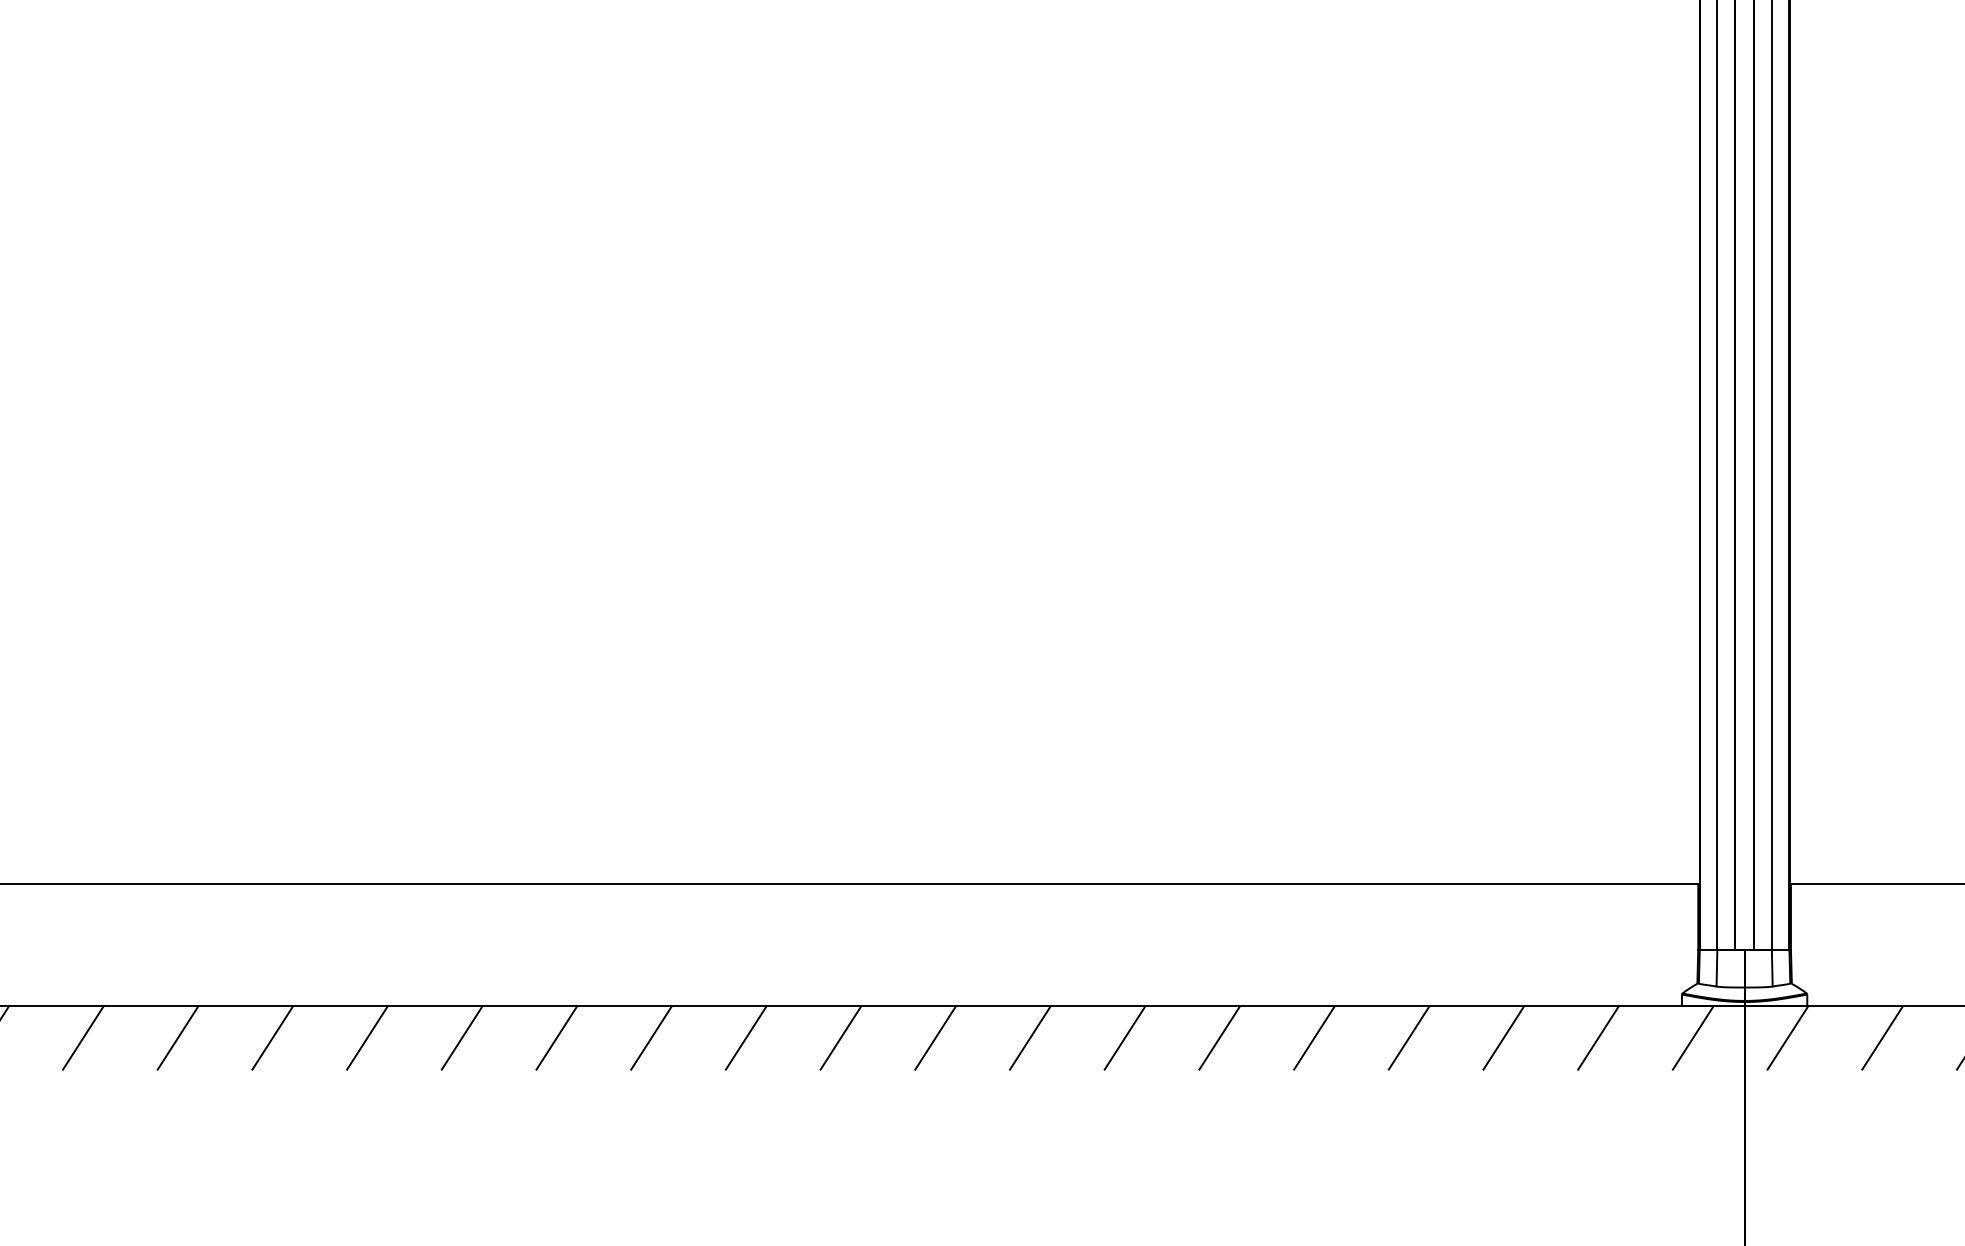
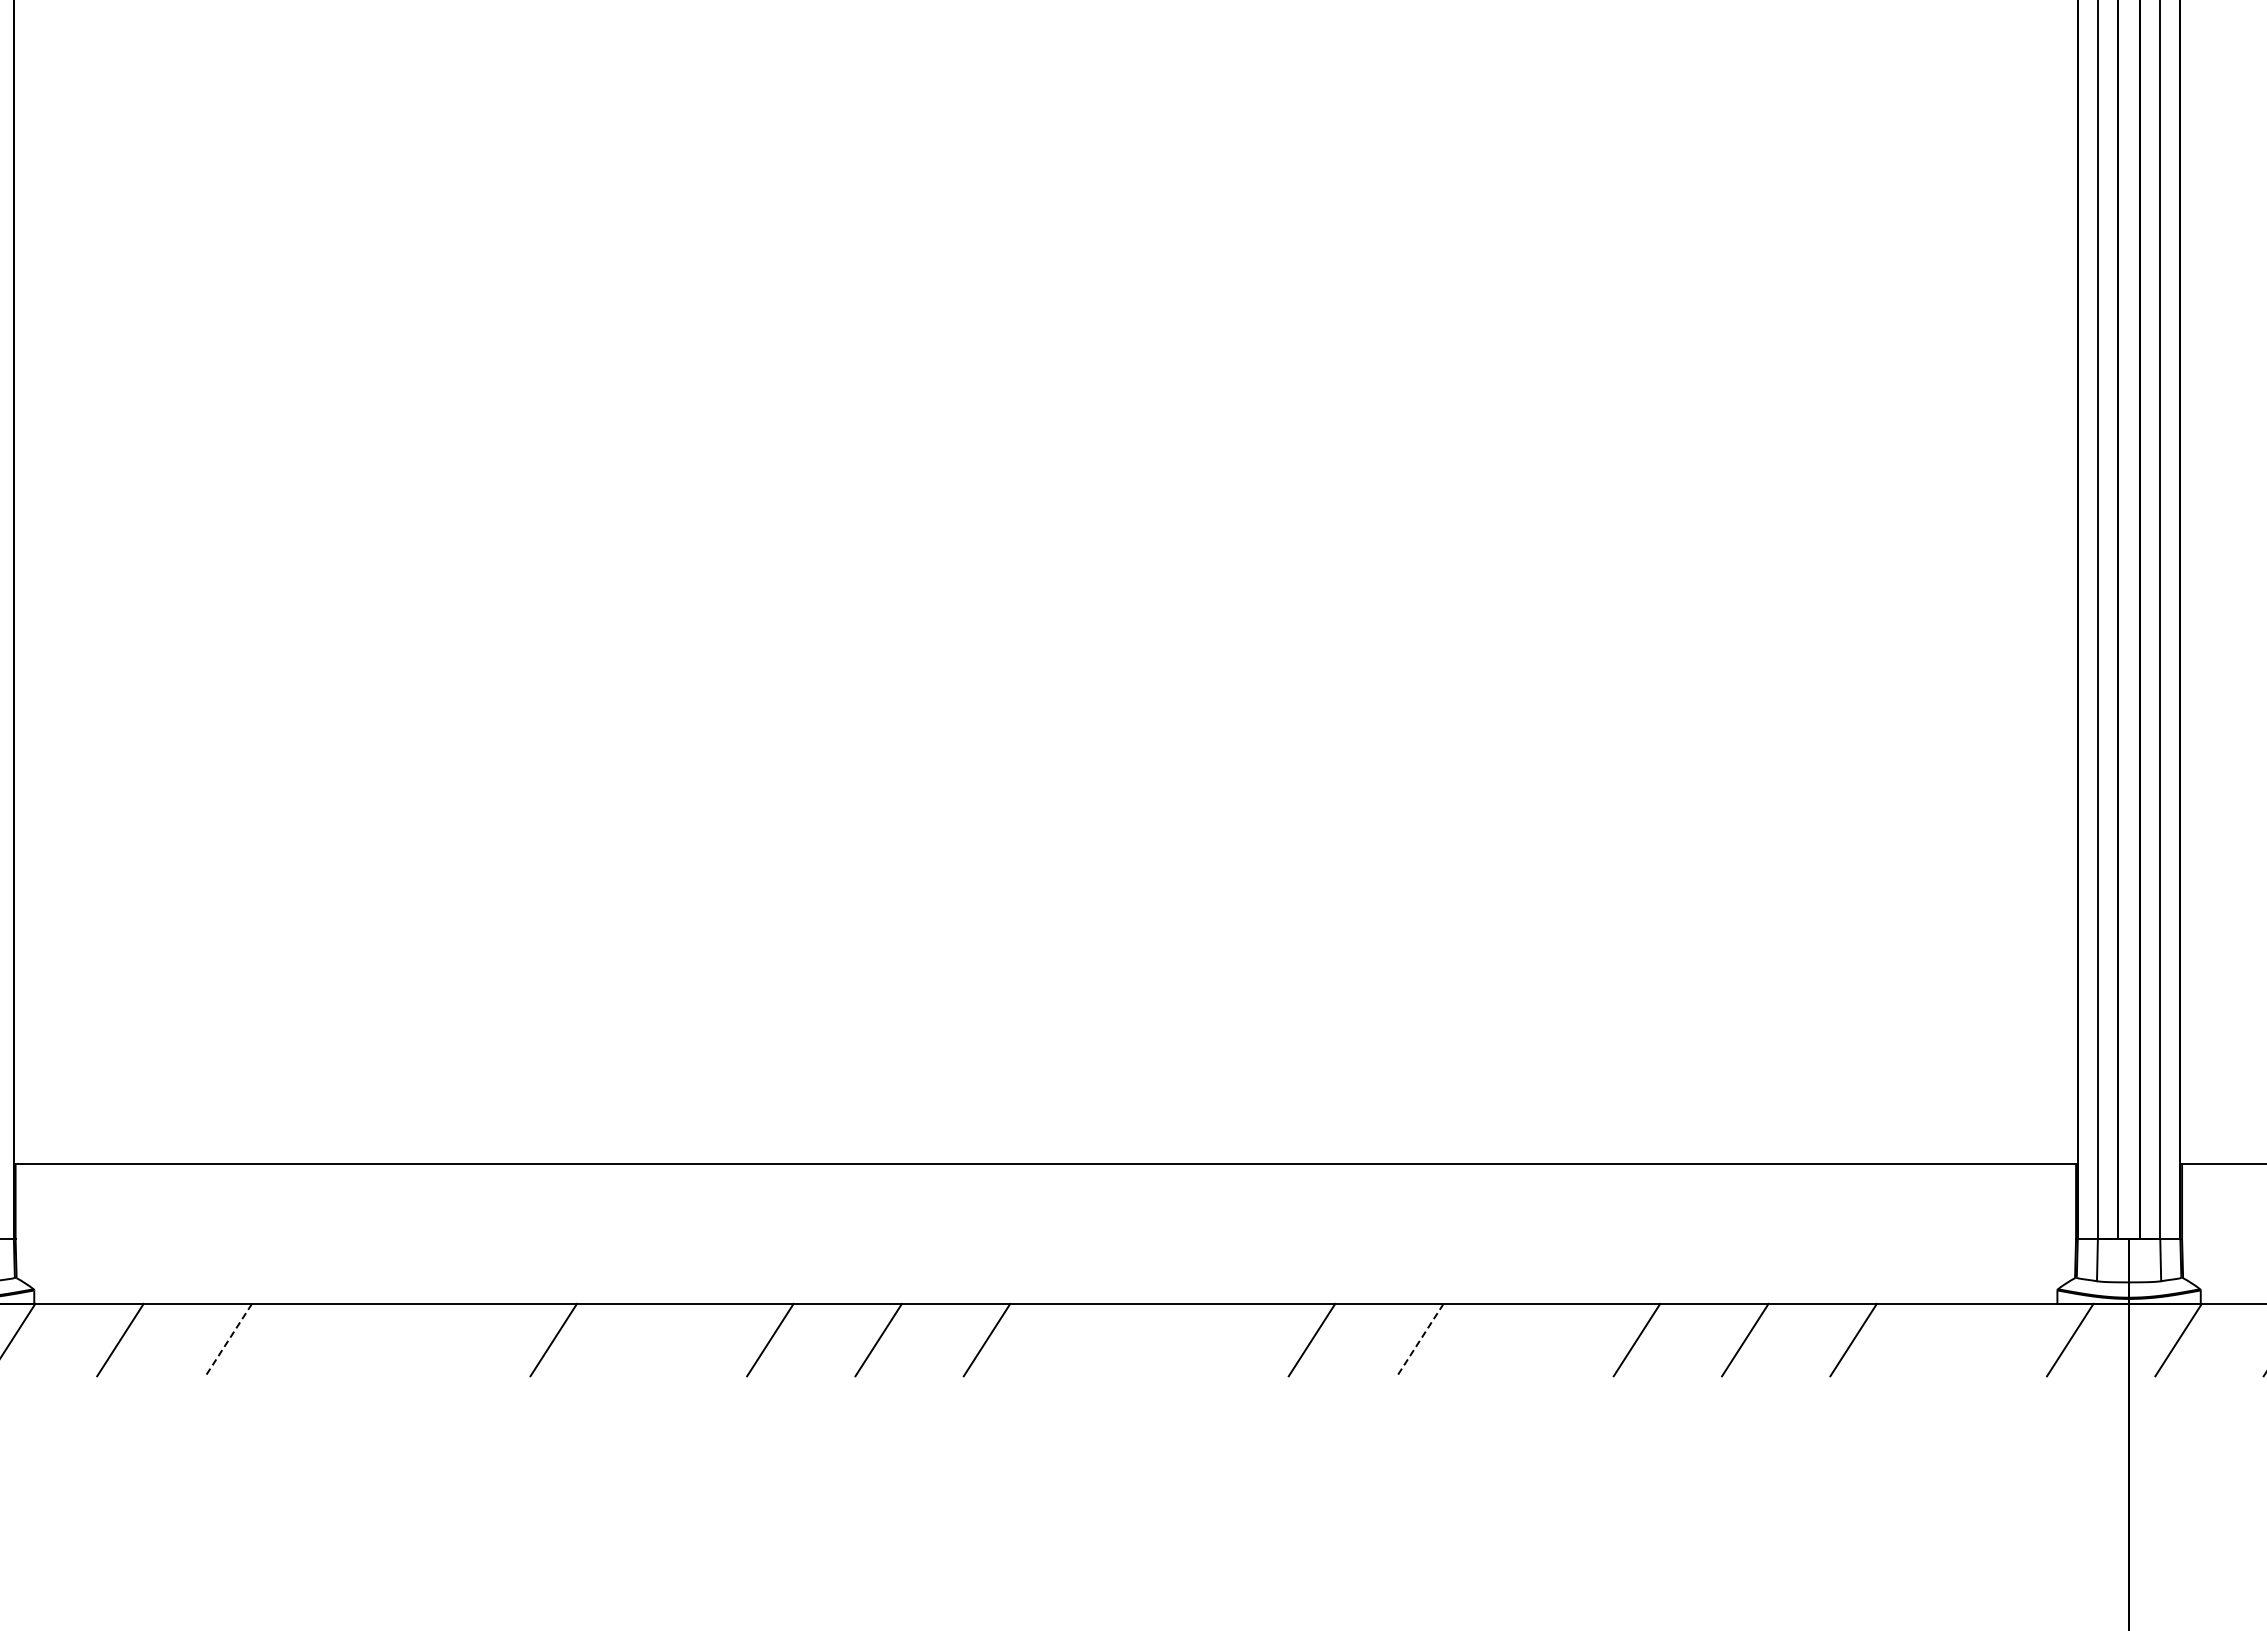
line: (177, 1037) -> (336, 1339), removed
line: (272, 1037) -> (445, 1339), removed
line: (461, 1037) -> (661, 1339), removed
line: (841, 1037) -> (1095, 1339), removed
line: (935, 1037) -> (1203, 1339), removed
line: (1219, 1037) -> (1528, 1339), removed
line: (1598, 1037) -> (1961, 1339), removed
line: (83, 1038) -> (228, 1340), solid -> dashed
line: (1125, 1038) -> (1420, 1340), solid -> dashed

